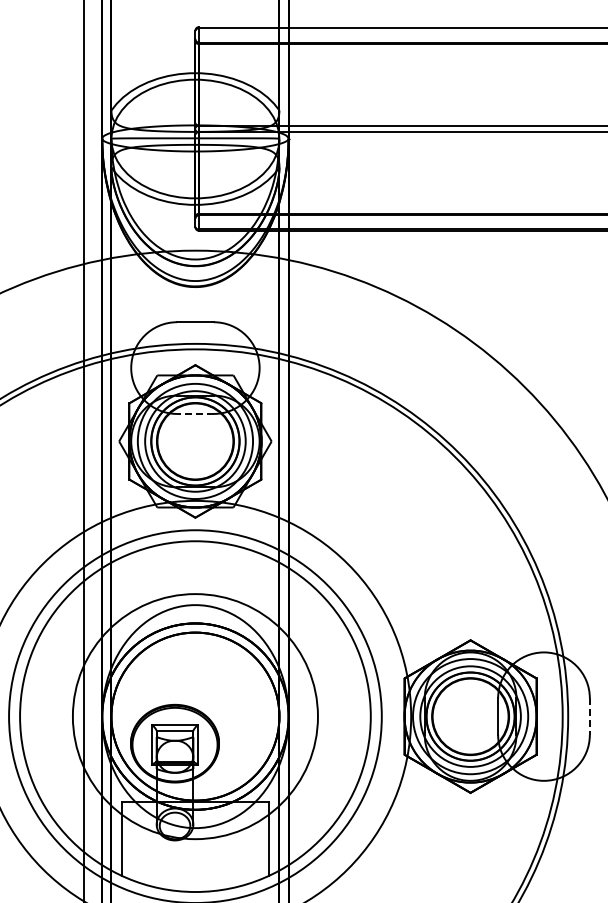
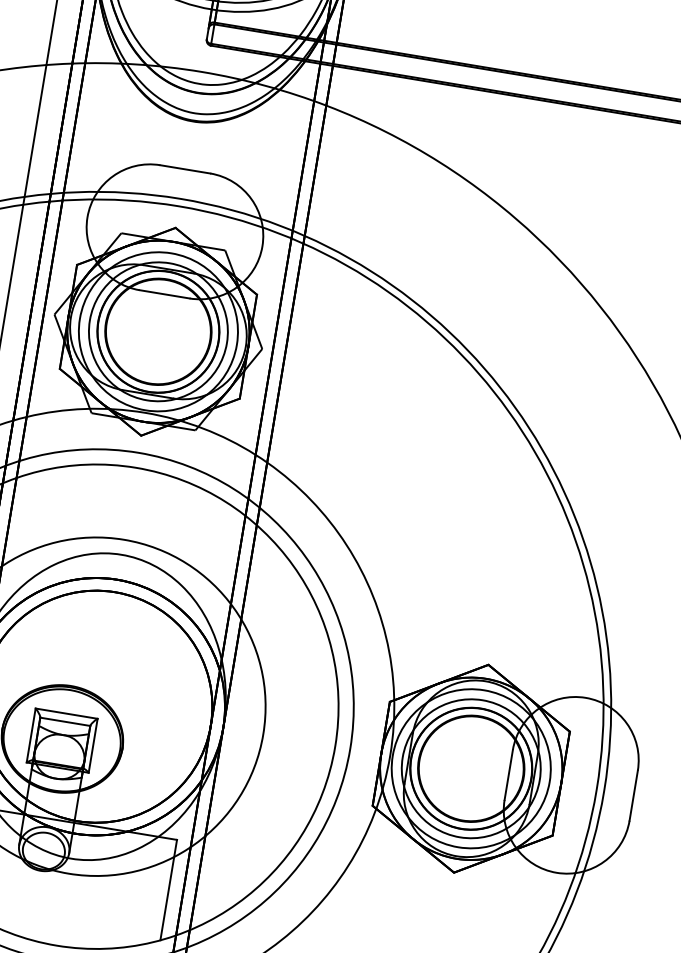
line: (194, 413) -> (163, 293), dashed -> solid
line: (589, 717) -> (633, 796), dashed -> solid

